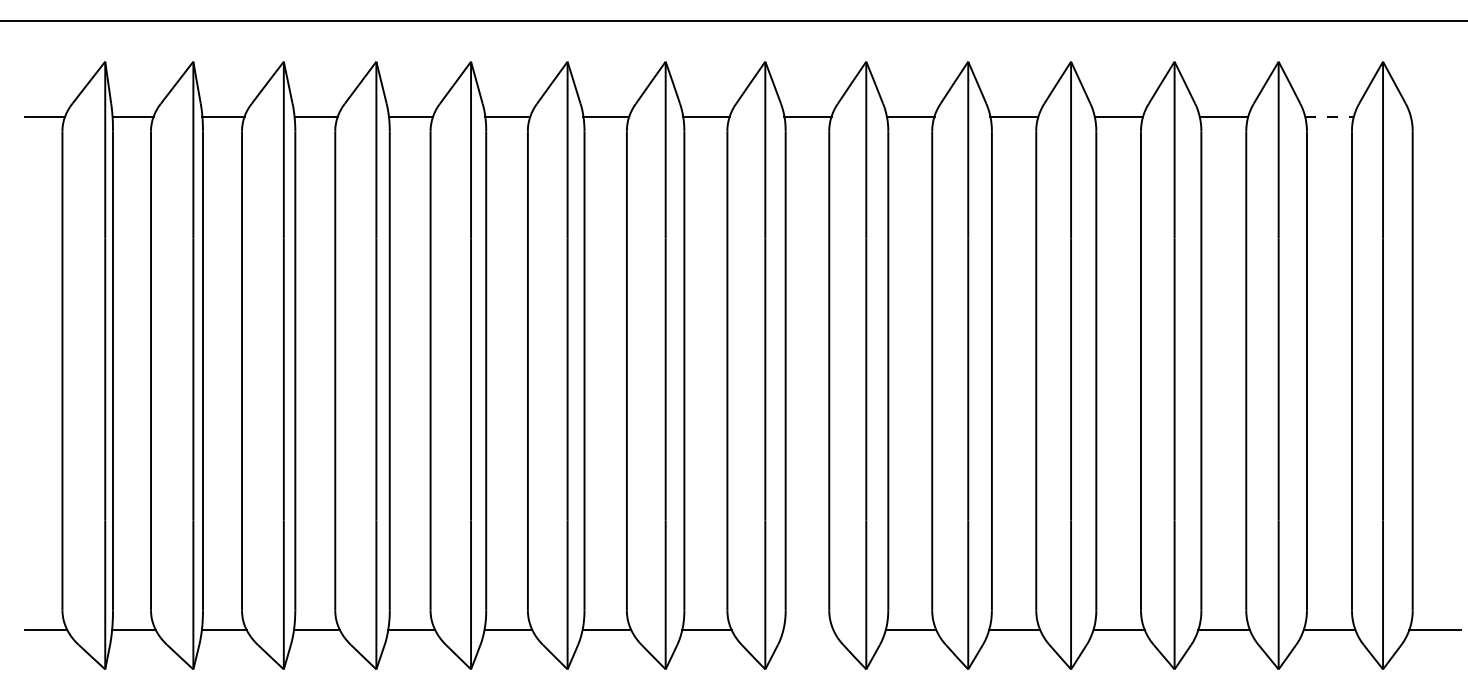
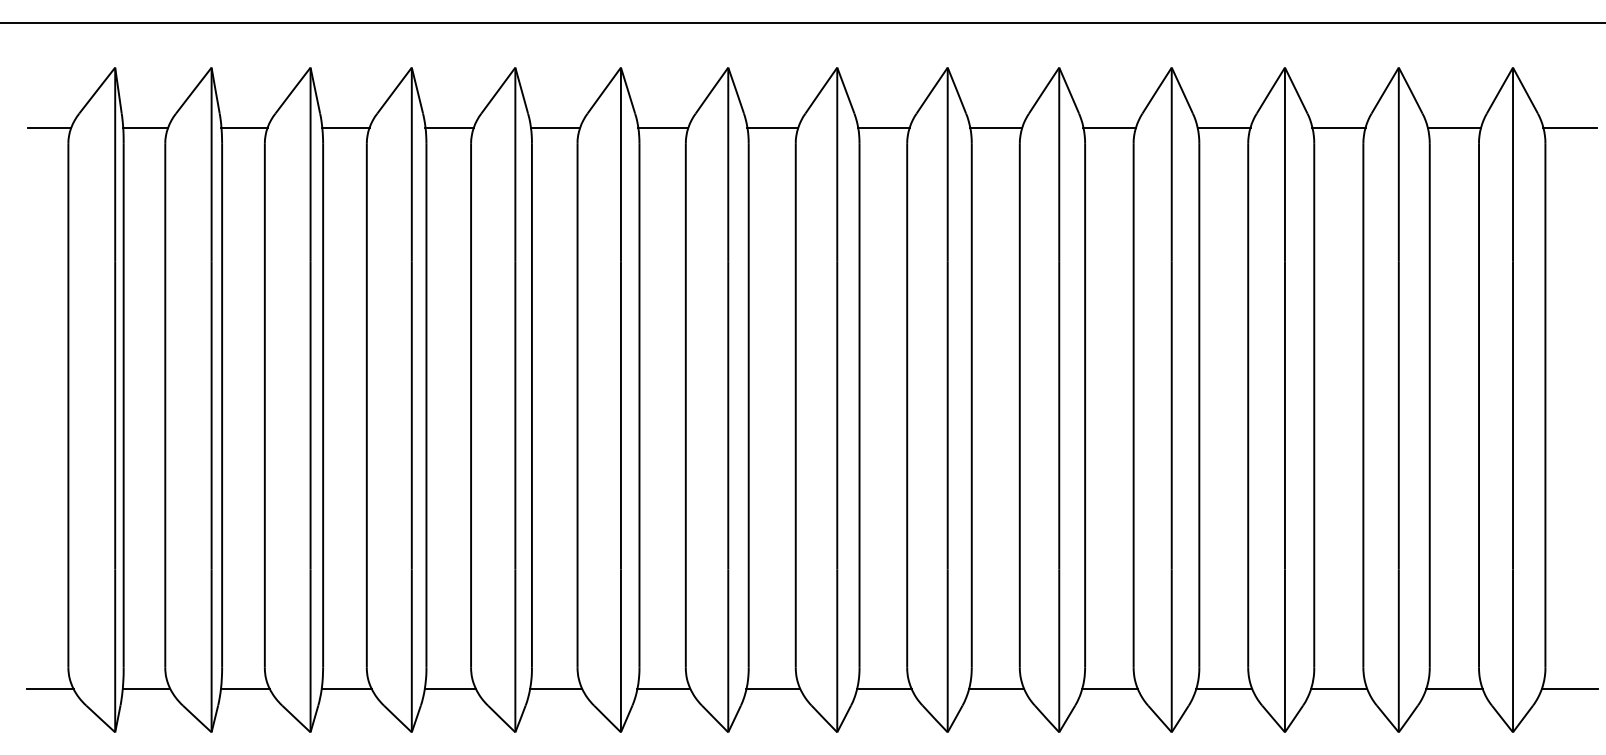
line: (1330, 116) -> (1455, 127), dashed -> solid
line: (1434, 116) -> (1569, 127), added
line: (808, 629) -> (884, 688), added

